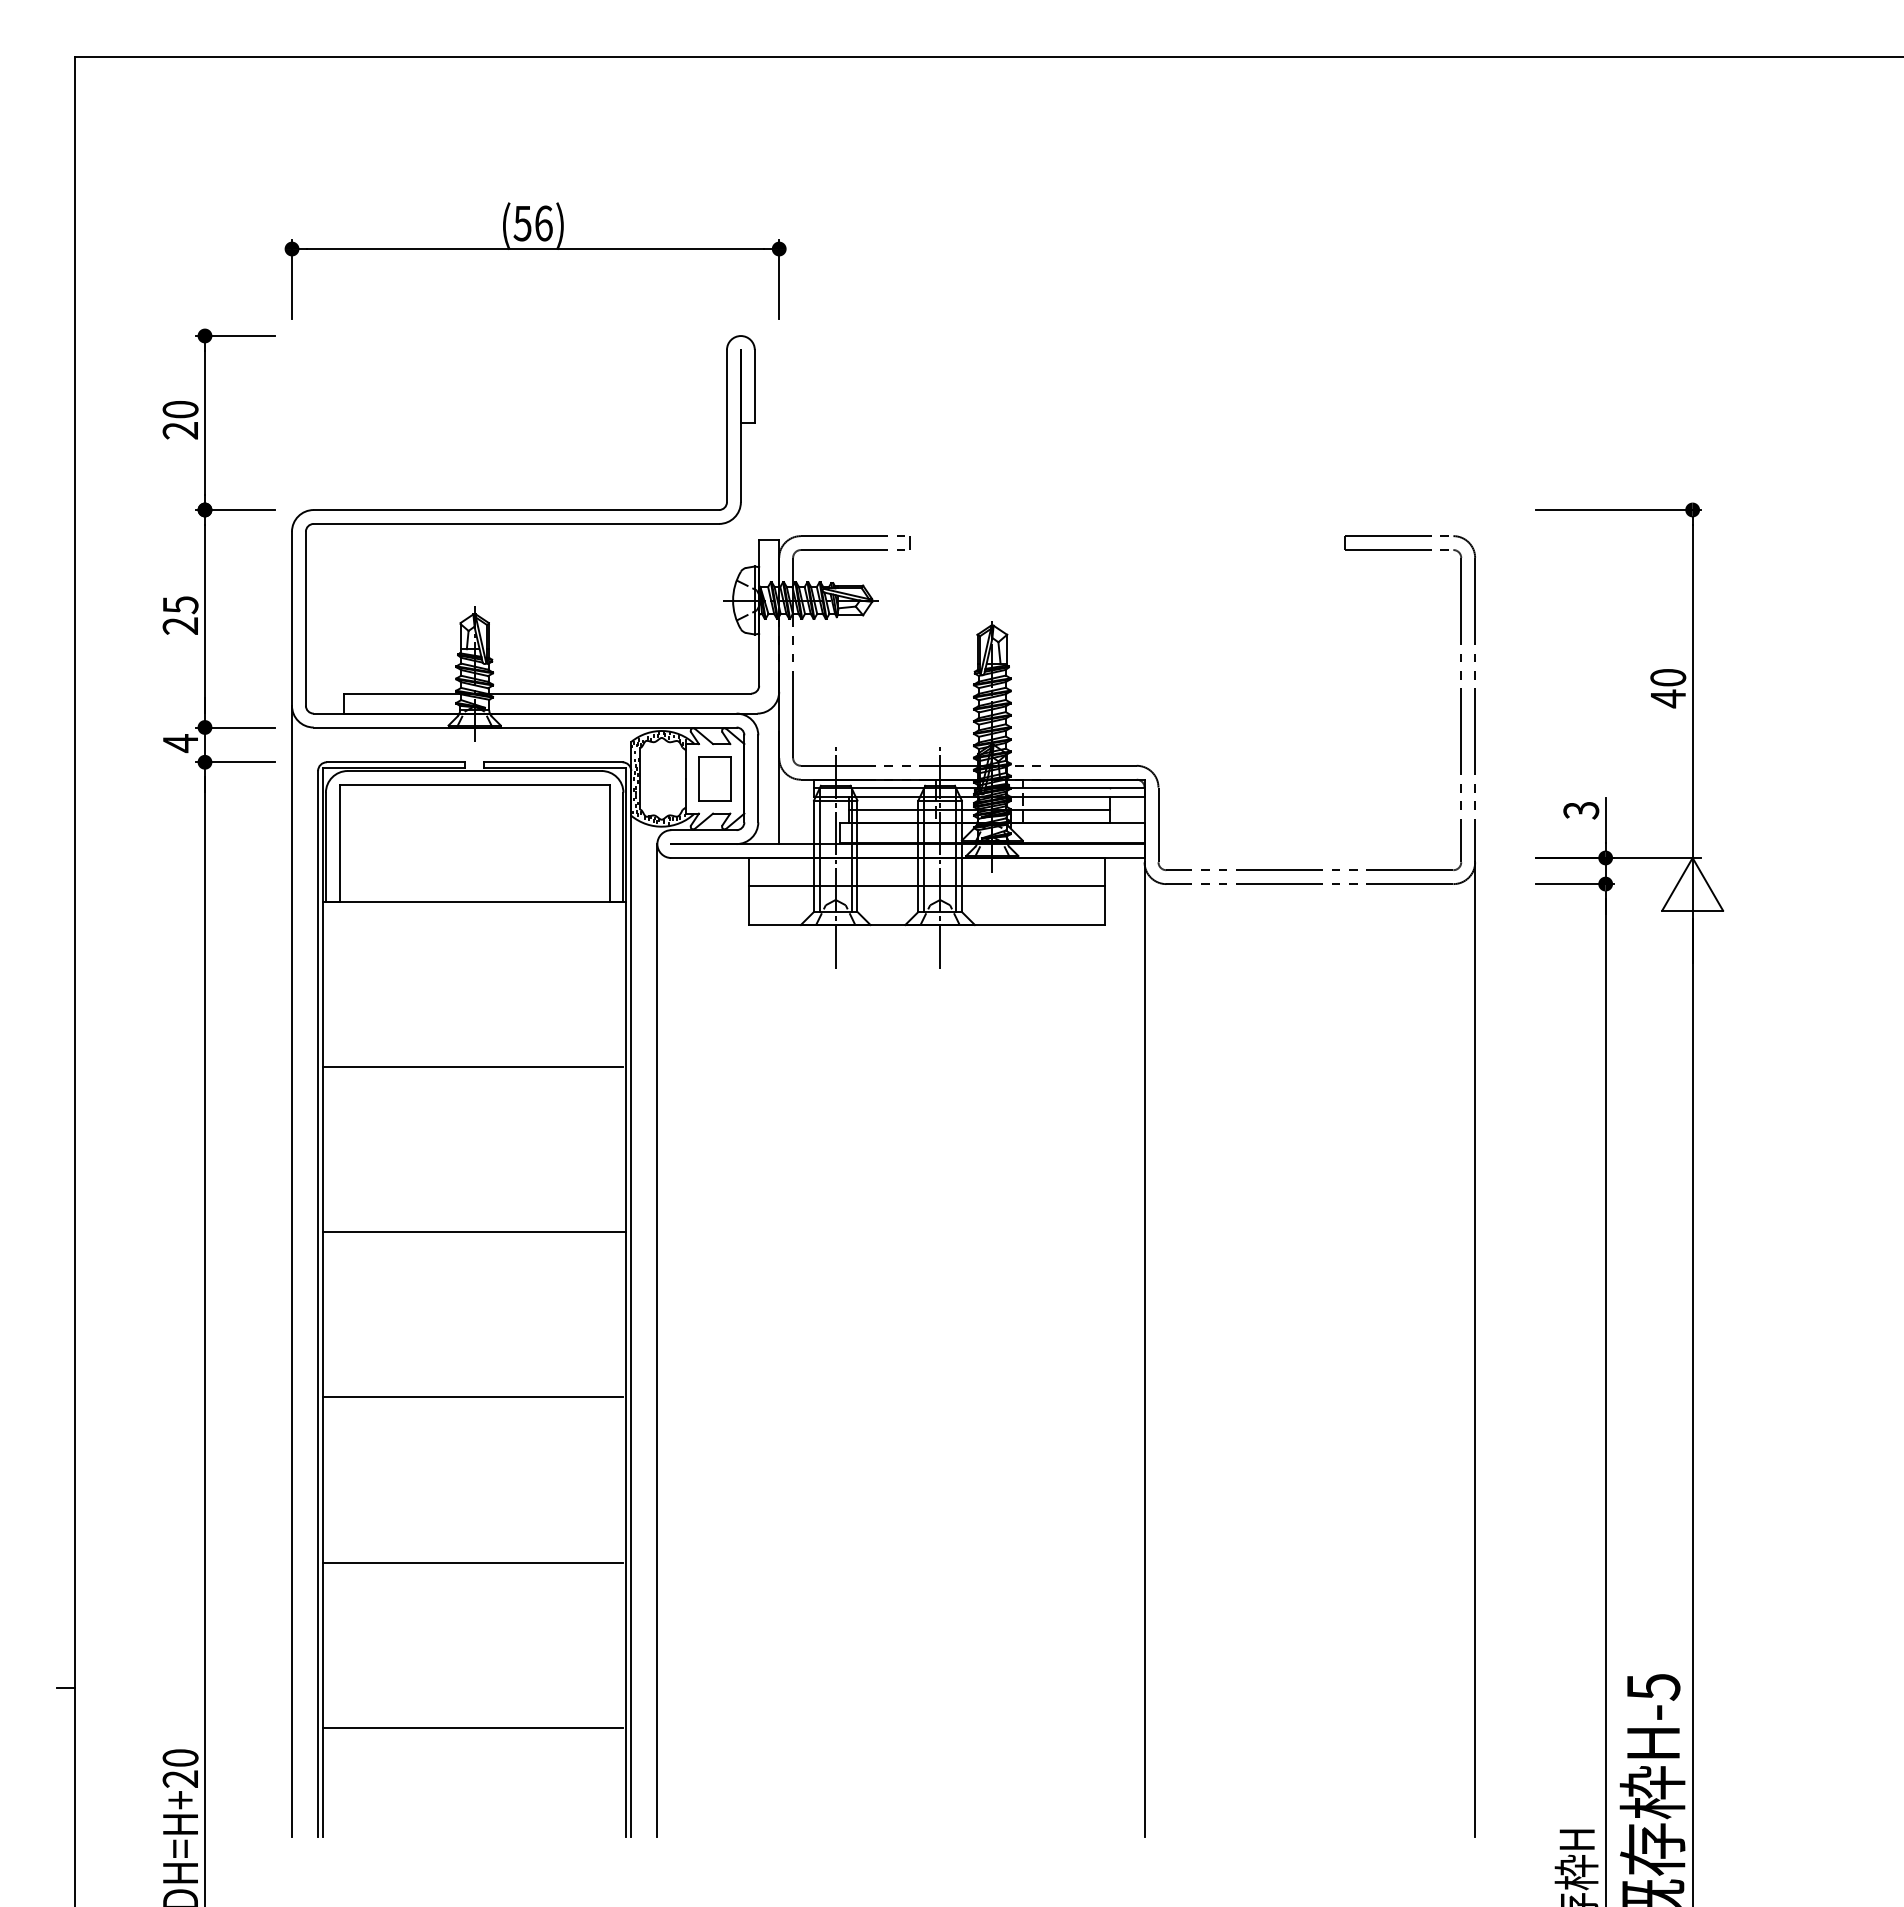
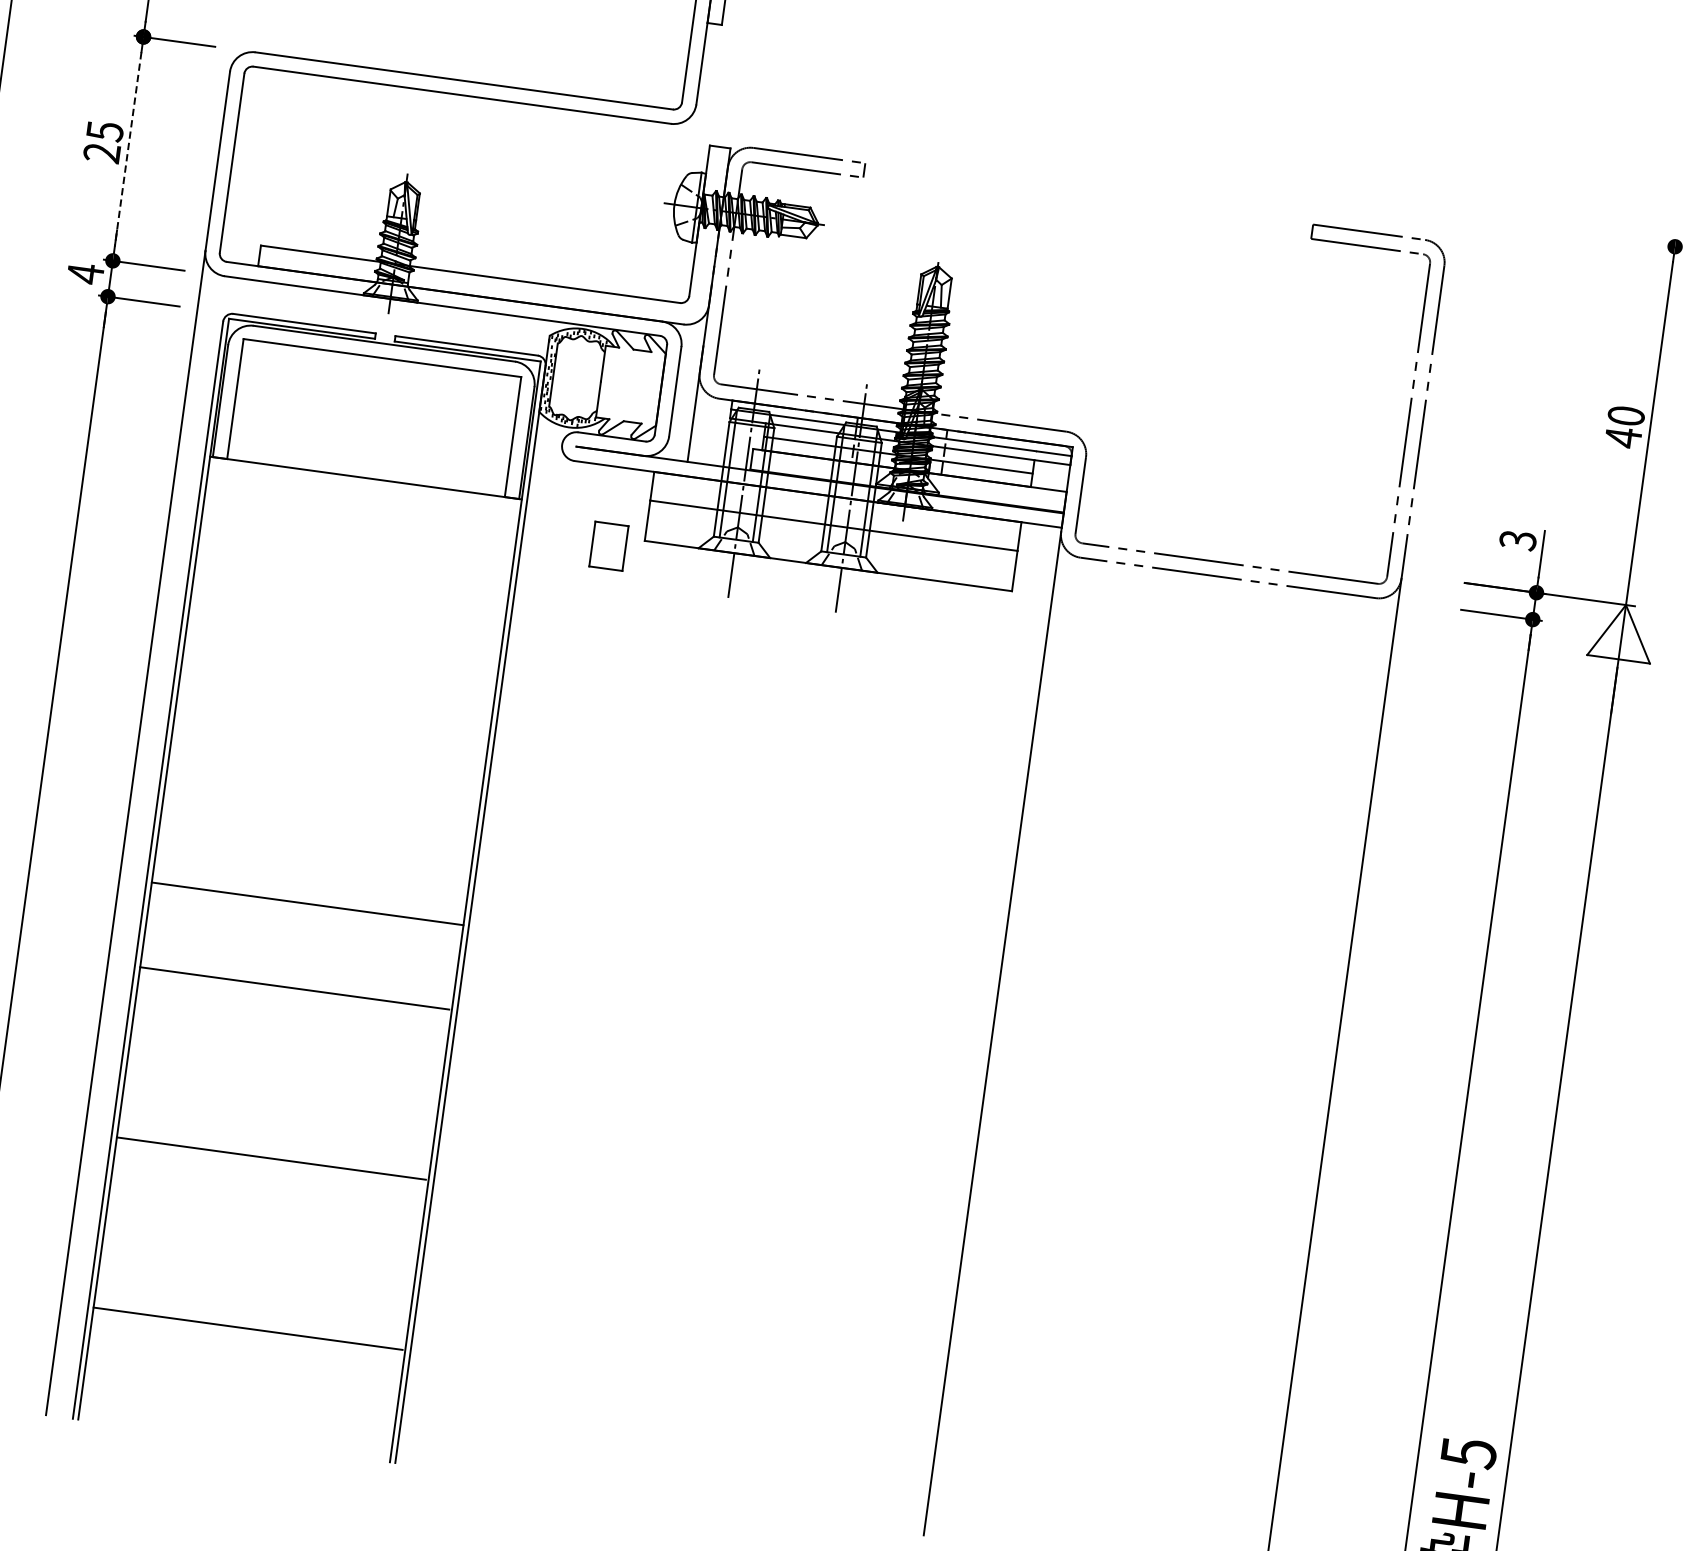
line: (1618, 510) -> (1598, 236), removed
line: (204, 618) -> (127, 148), solid -> dashed
part: (714, 778) -> (608, 545), moved
line: (473, 1066) -> (341, 647), removed
line: (474, 1232) -> (307, 904), moved
line: (657, 1340) -> (492, 955), removed

